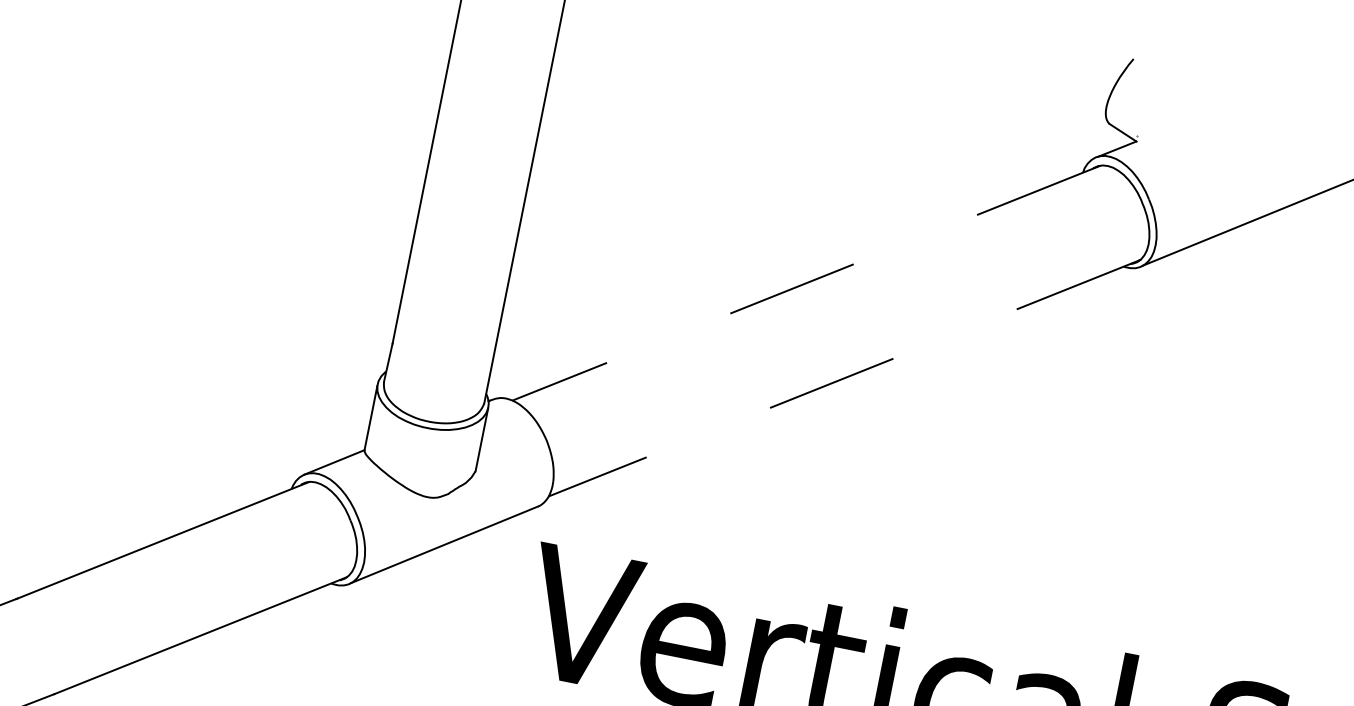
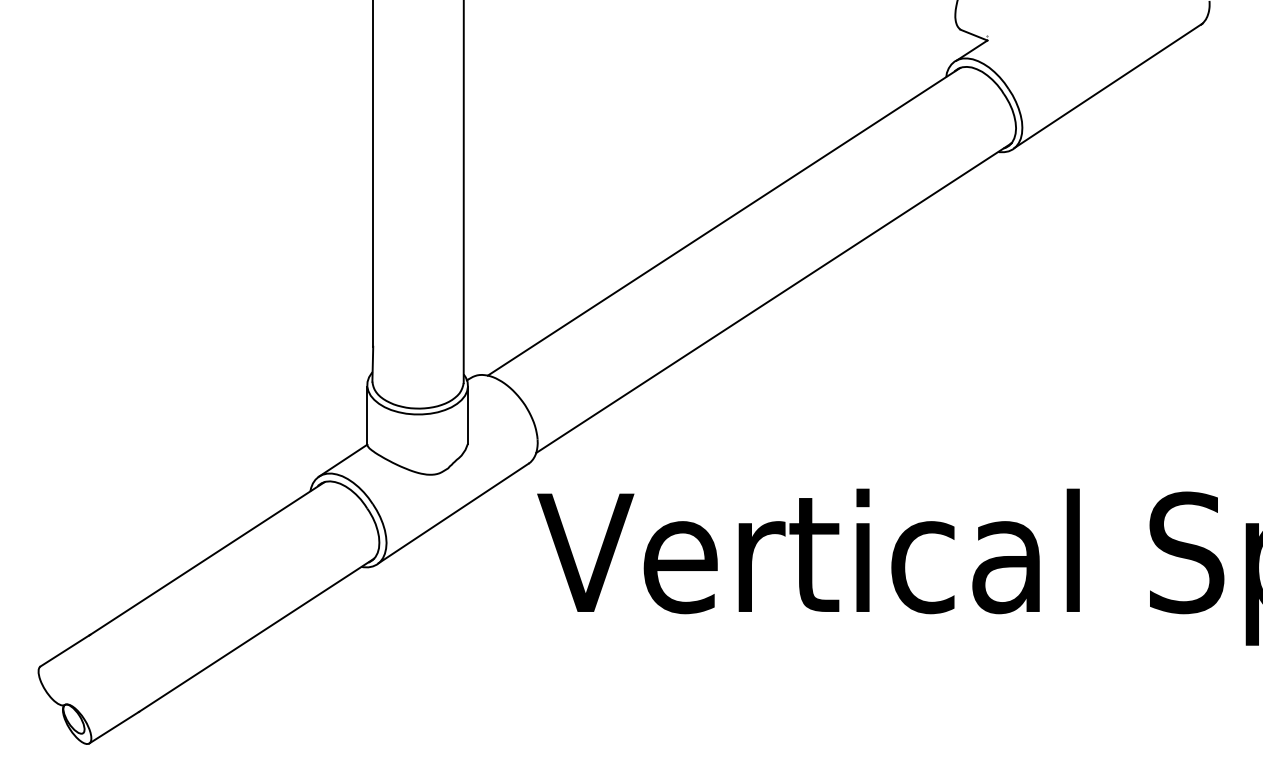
line: (807, 282) -> (724, 221), dashed -> solid
line: (844, 378) -> (773, 298), dashed -> solid

